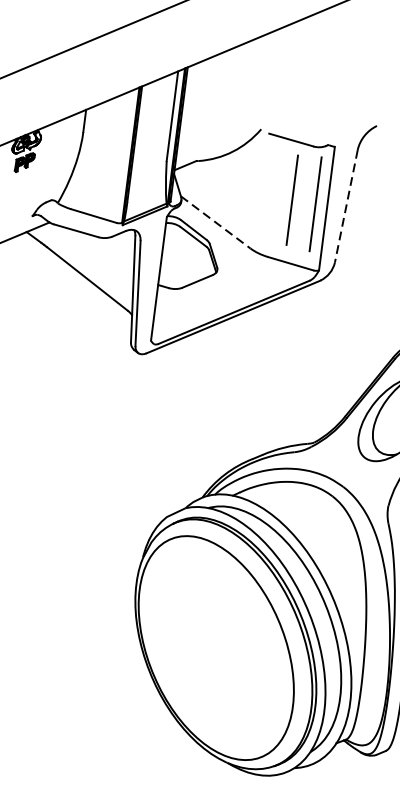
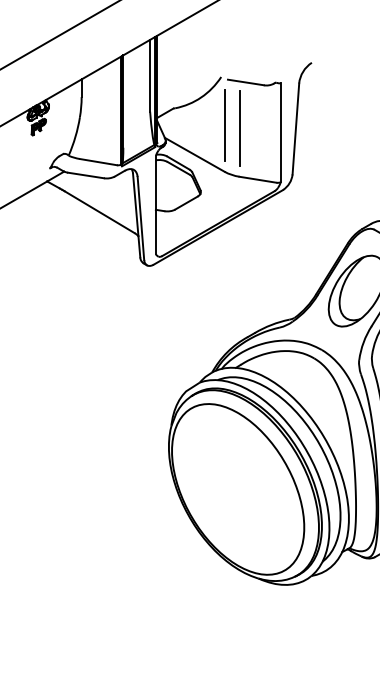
line: (291, 199) -> (224, 125), moved
line: (315, 204) -> (239, 128), moved
line: (345, 206) -> (295, 129), dashed -> solid
line: (216, 223) -> (195, 155), dashed -> solid

